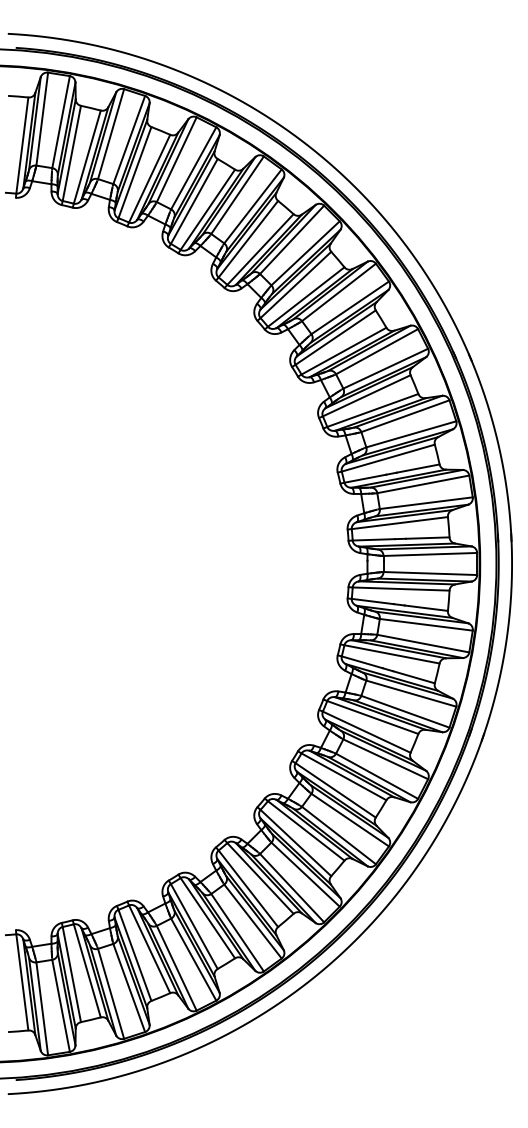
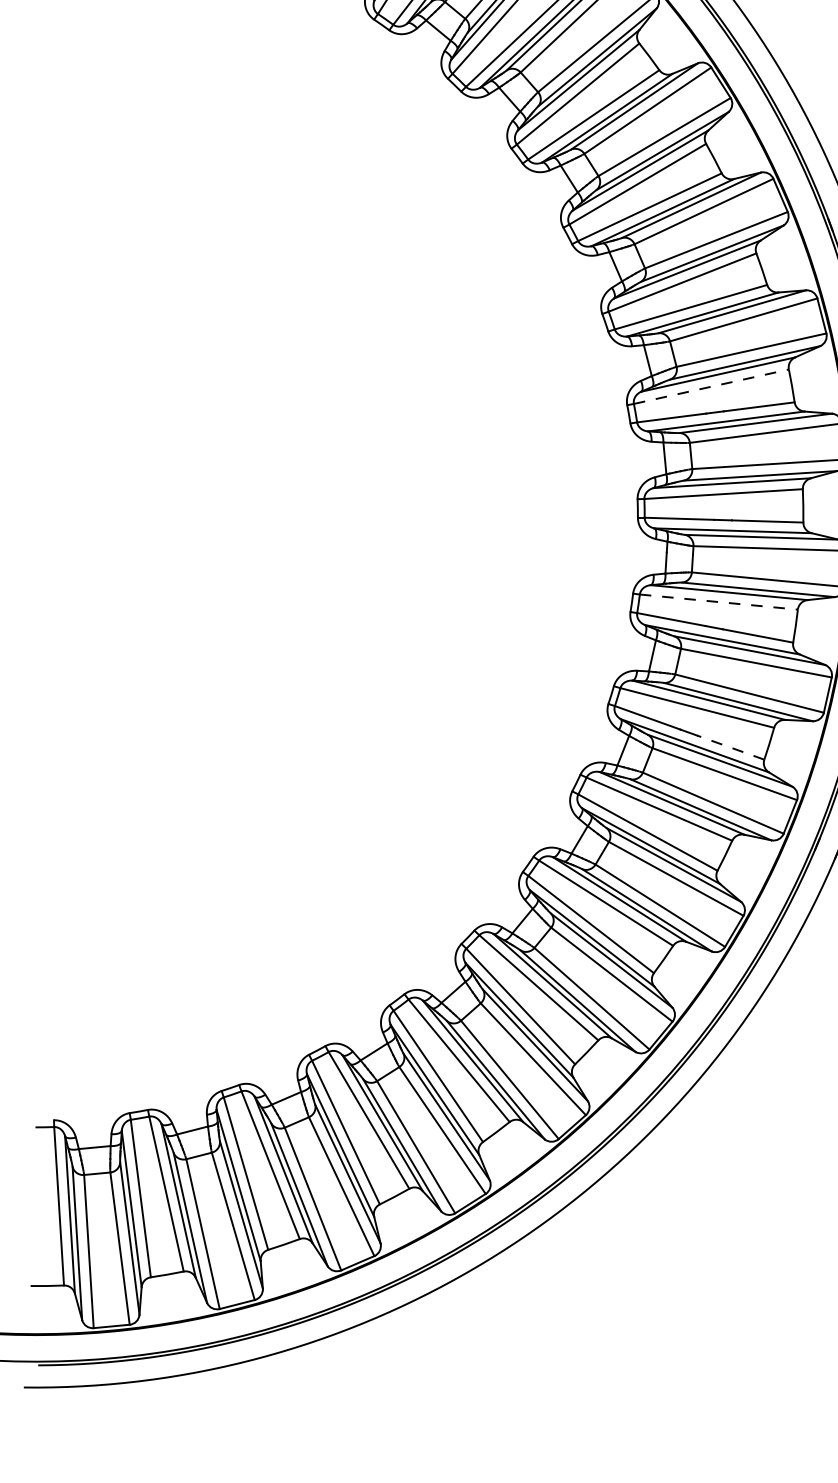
line: (388, 458) -> (711, 387), solid -> dashed
line: (401, 589) -> (719, 602), solid -> dashed
line: (413, 677) -> (730, 747), solid -> dashed

